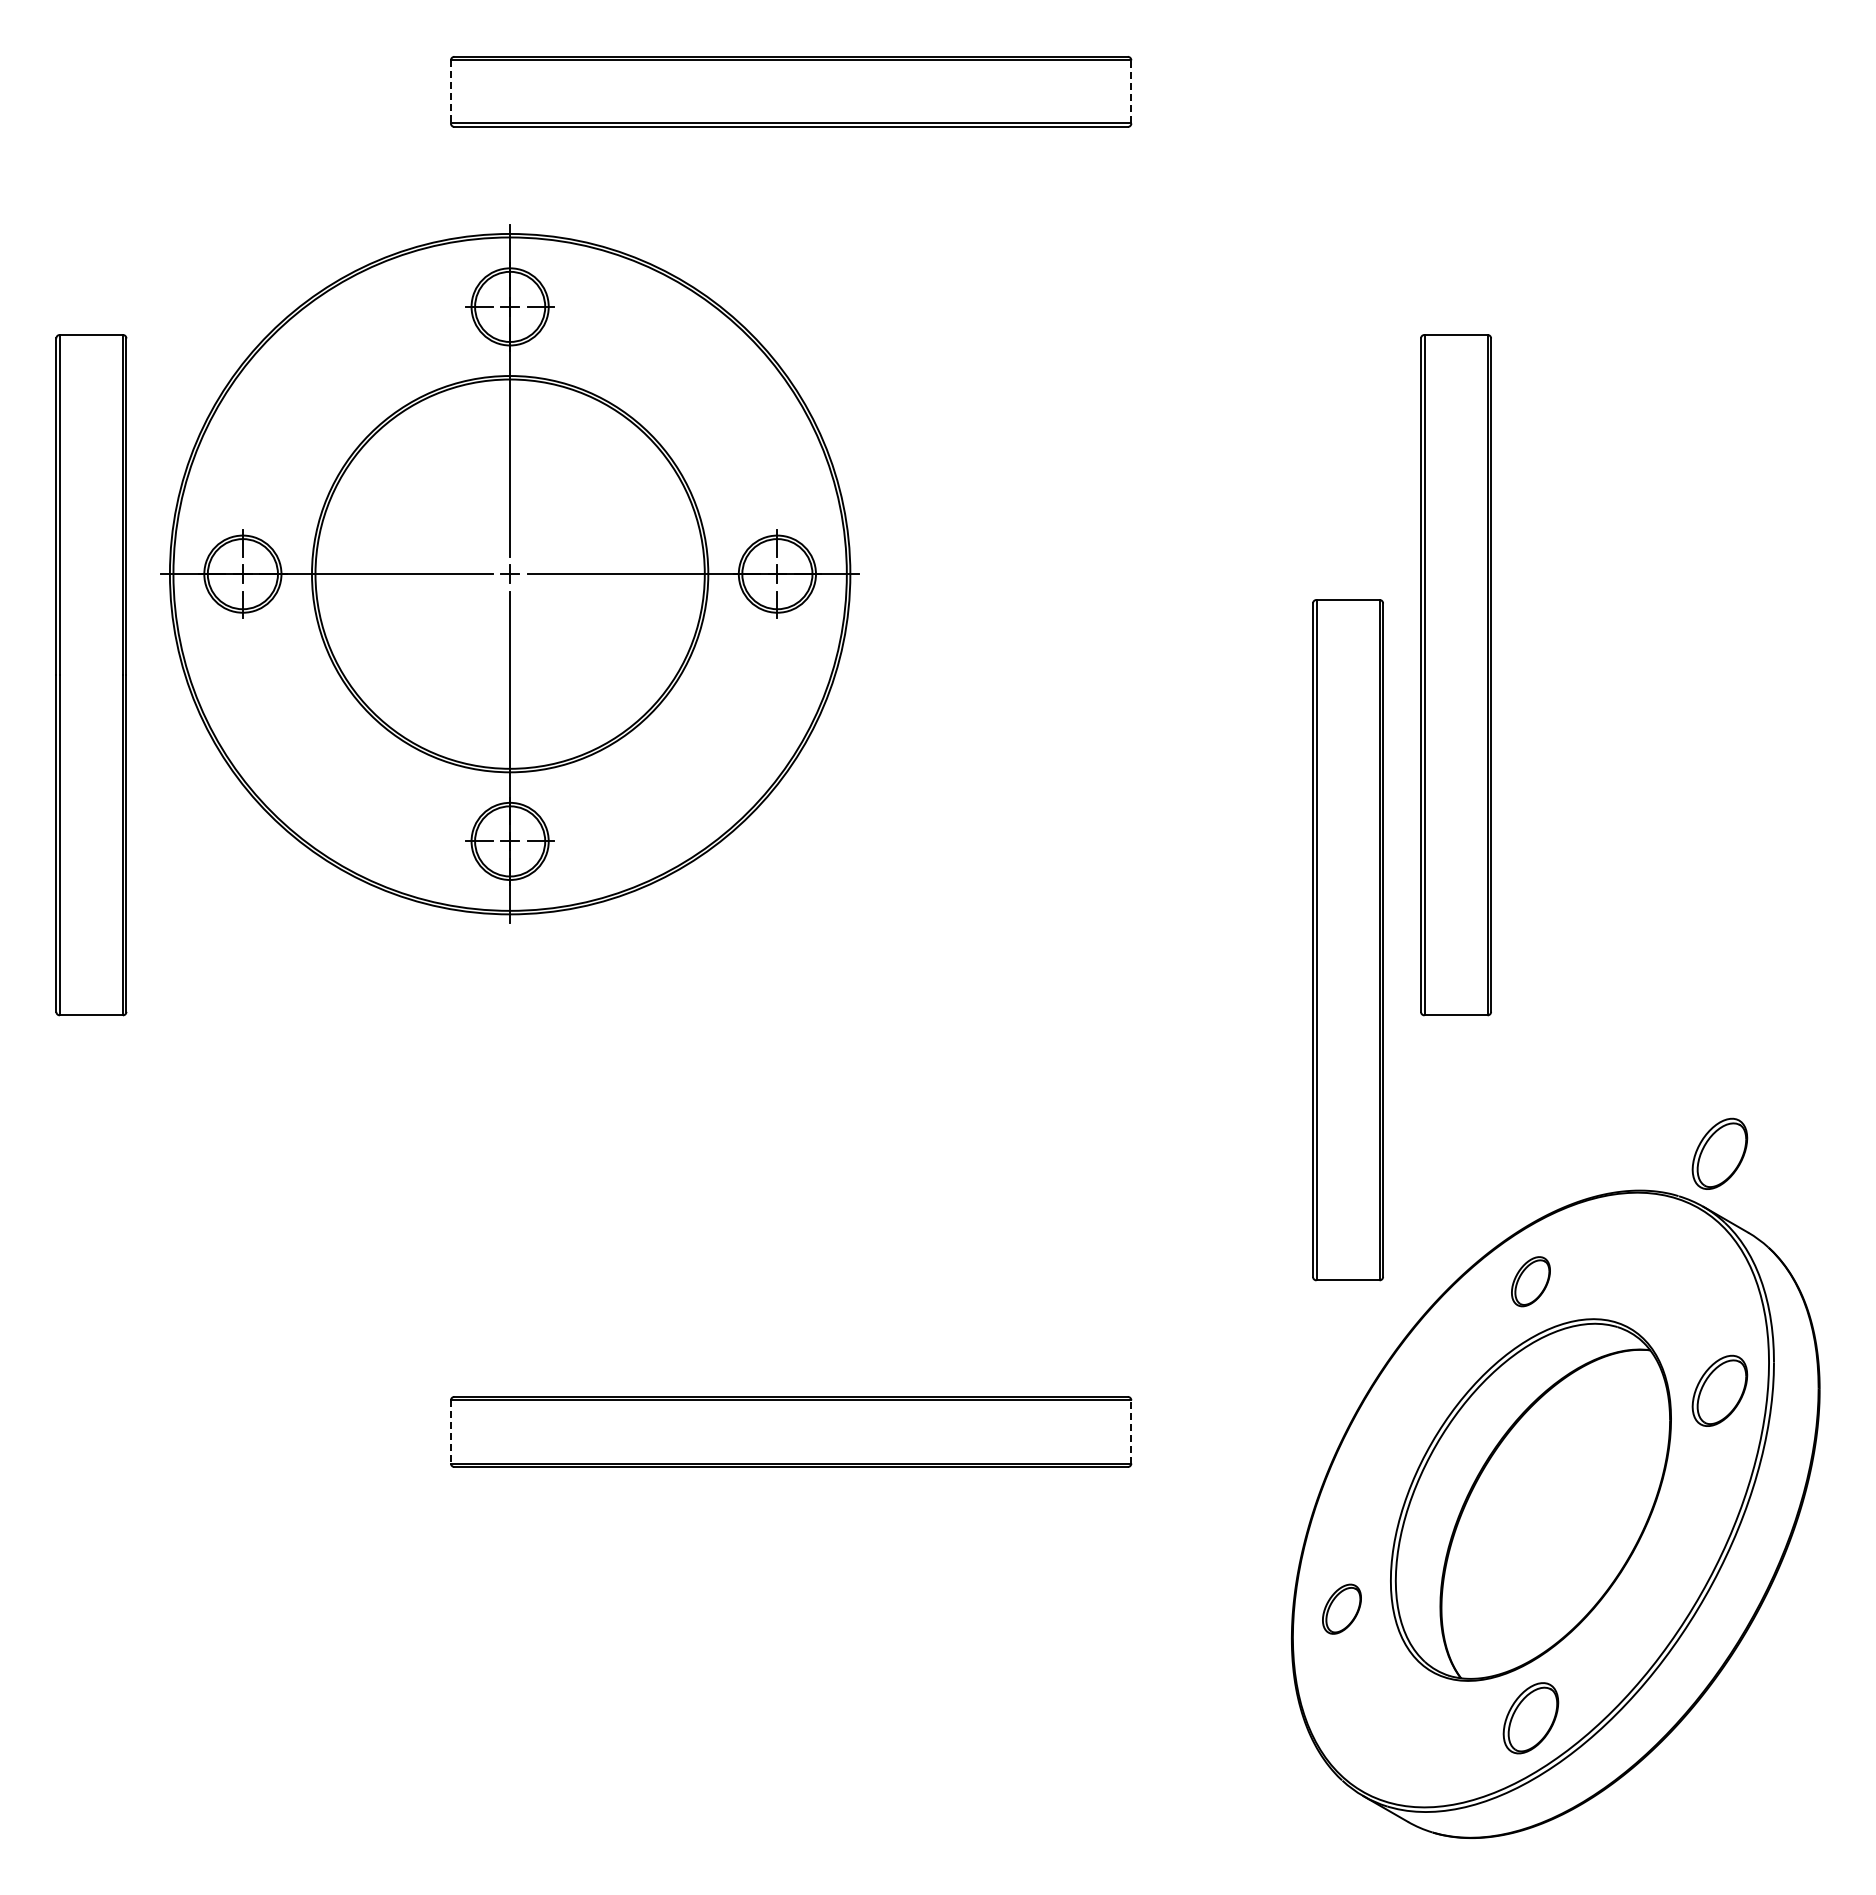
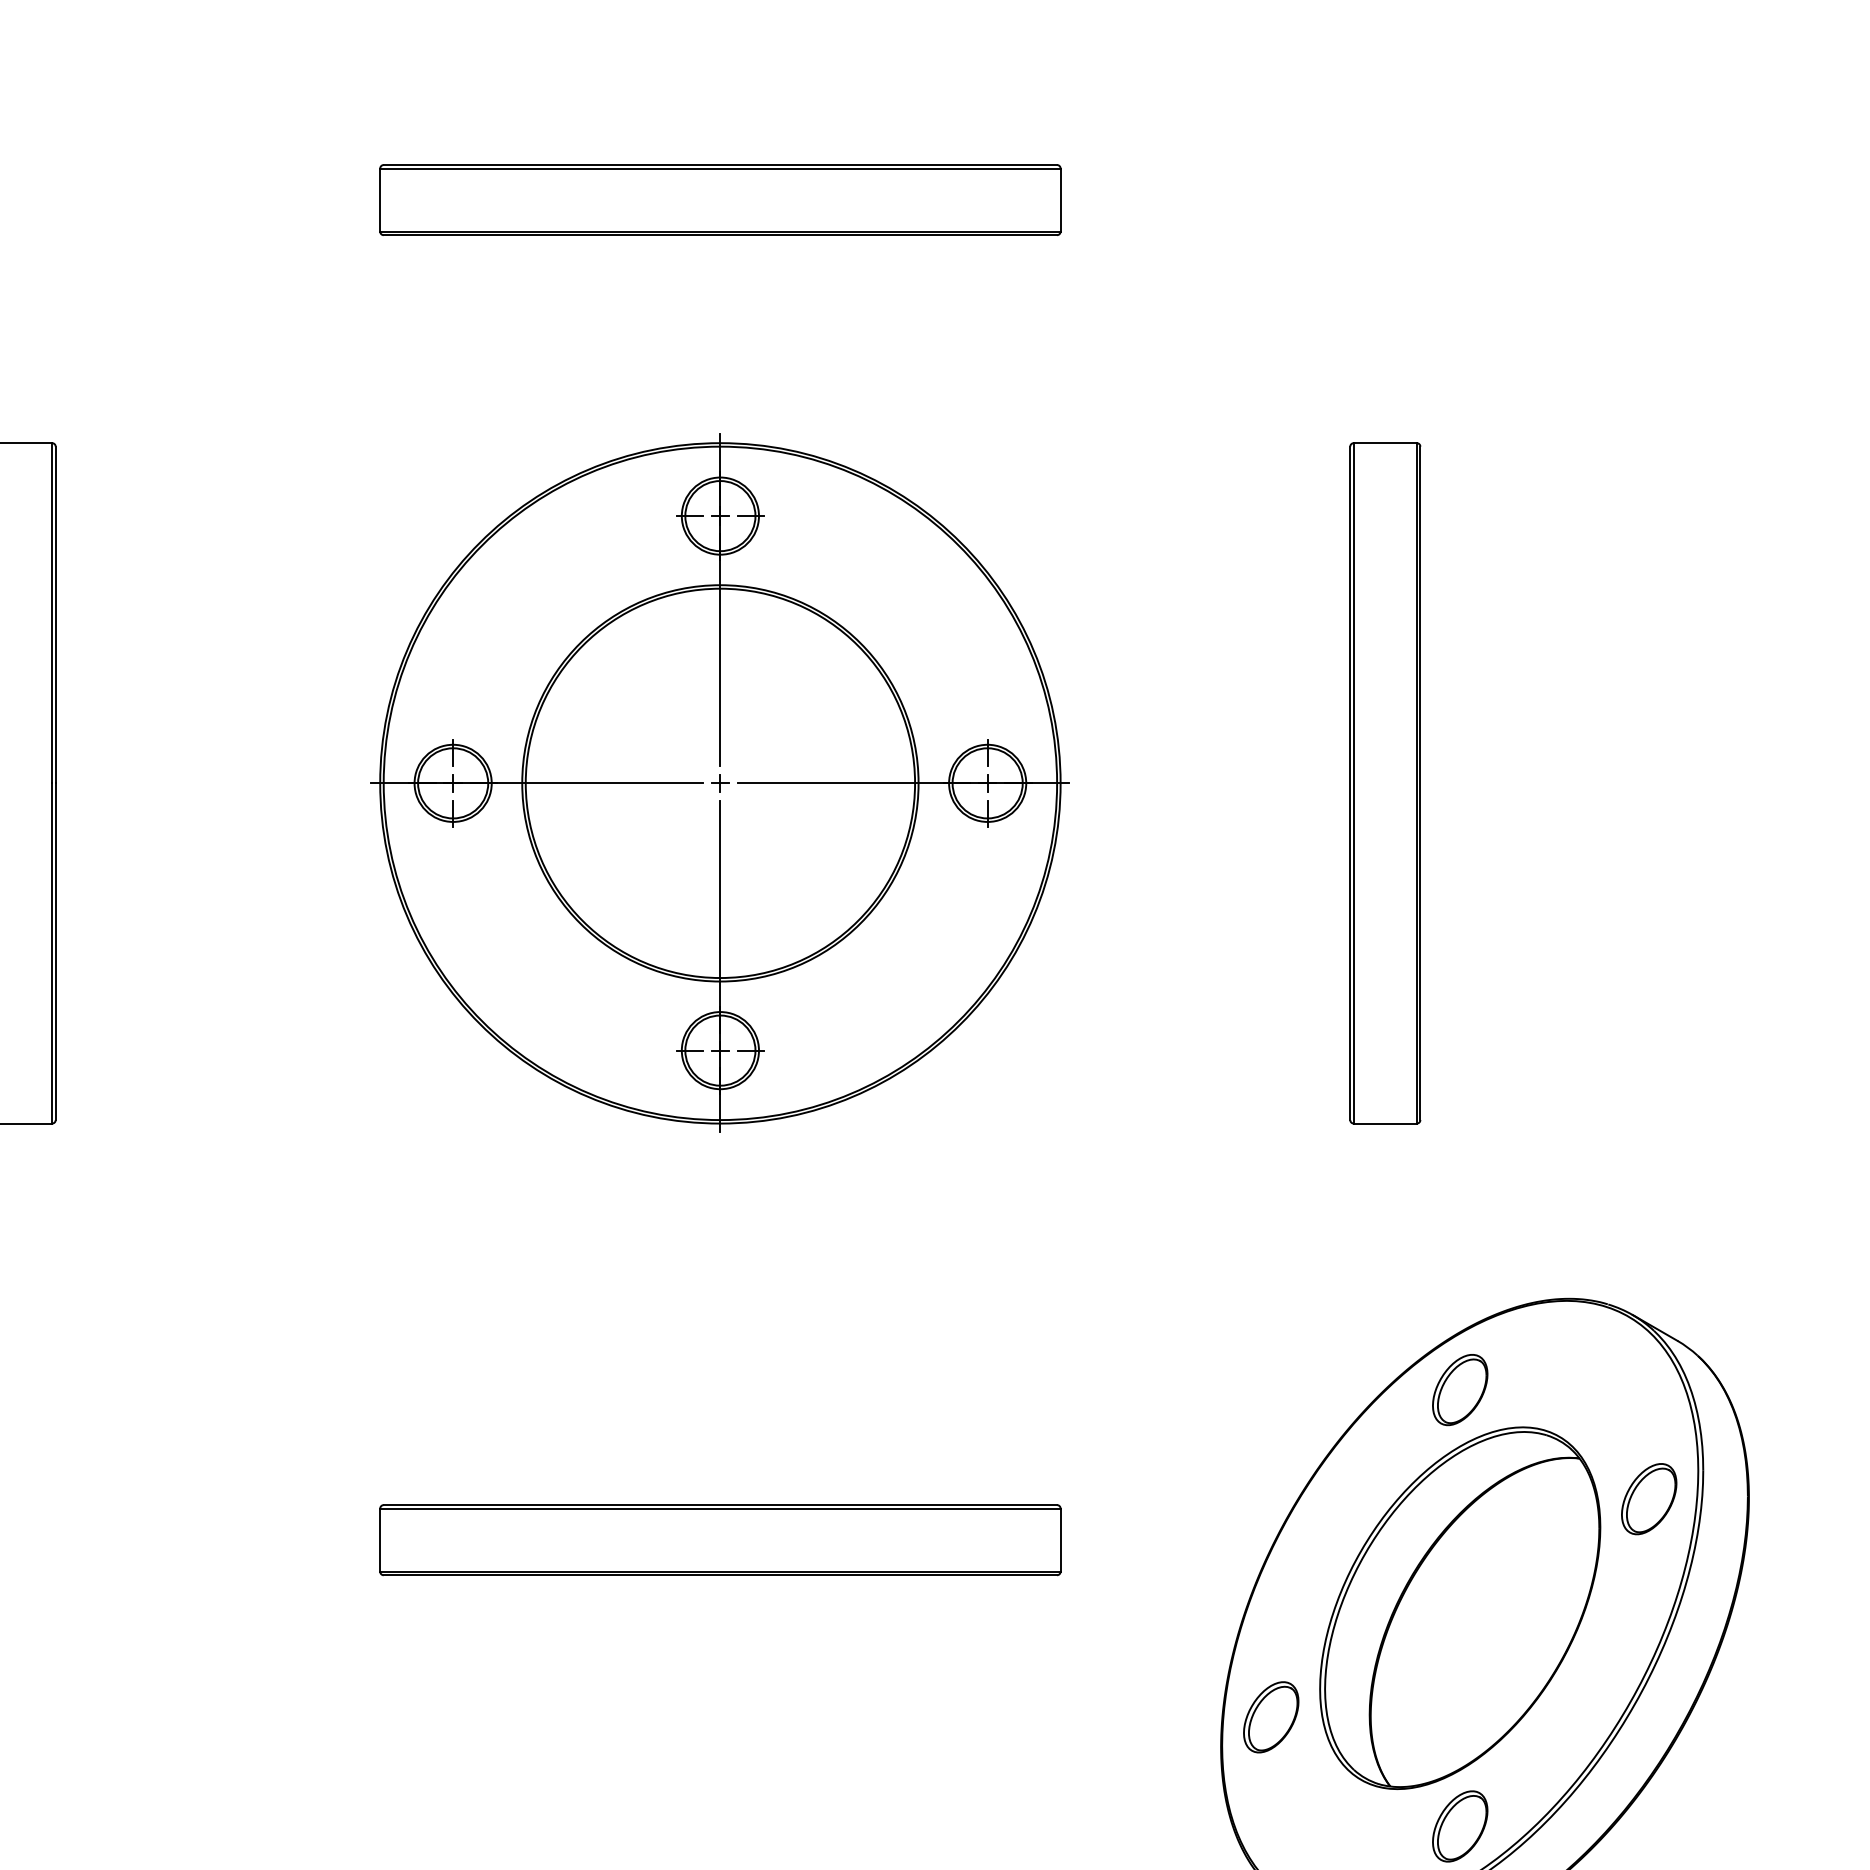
line: (450, 91) -> (379, 199), dashed -> solid
line: (1131, 91) -> (1060, 199), dashed -> solid
part: (509, 573) -> (719, 782), moved
part: (1347, 940) -> (1276, 1048), removed
part: (1719, 1153) -> (1648, 1261), removed
part: (1530, 1281) -> (1459, 1389), size x1.43
line: (450, 1431) -> (379, 1539), dashed -> solid
line: (1131, 1431) -> (1060, 1539), dashed -> solid
part: (1341, 1609) -> (1270, 1717), size x1.43

